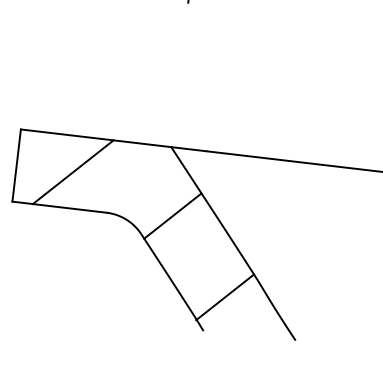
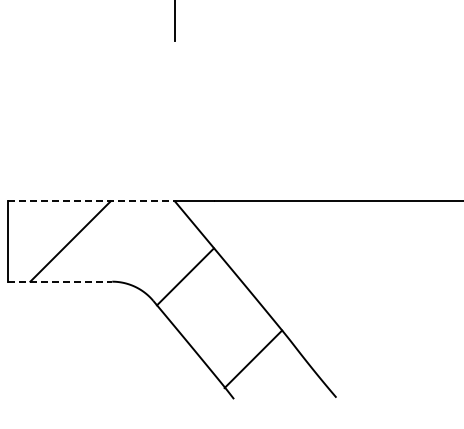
line: (96, 138) -> (91, 201), solid -> dashed
line: (60, 207) -> (60, 281), solid -> dashed

